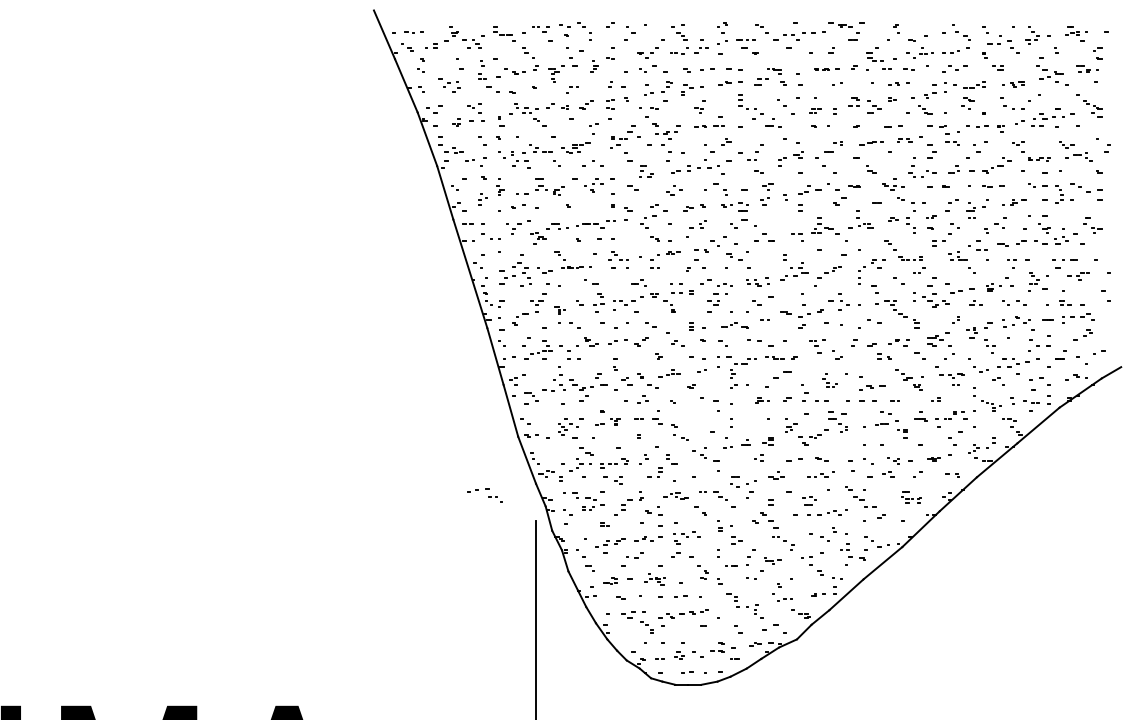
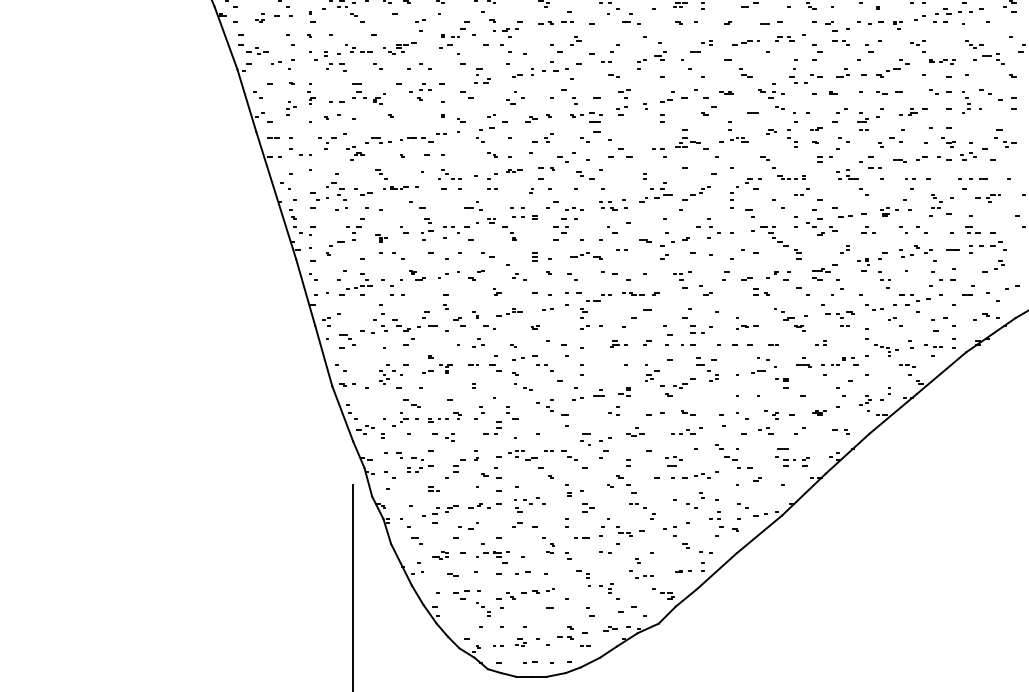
part: (829, 380) -> (696, 320), size x1.67
part: (872, 382) -> (747, 322), size x0.71
part: (484, 495) -> (531, 363), moved
part: (675, 495) -> (516, 455), size x1.43
part: (911, 497) -> (792, 457), size x1.43
part: (772, 560) -> (630, 531), size x1.43
part: (654, 578) -> (491, 552), size x1.43

